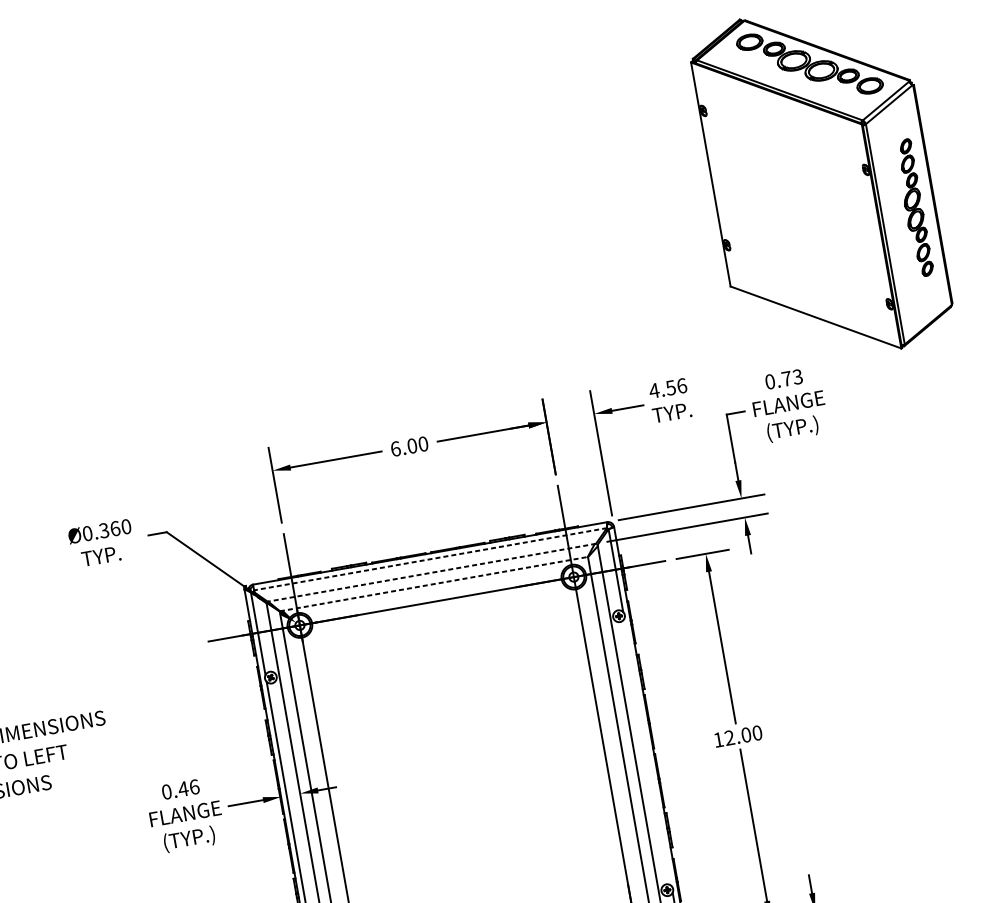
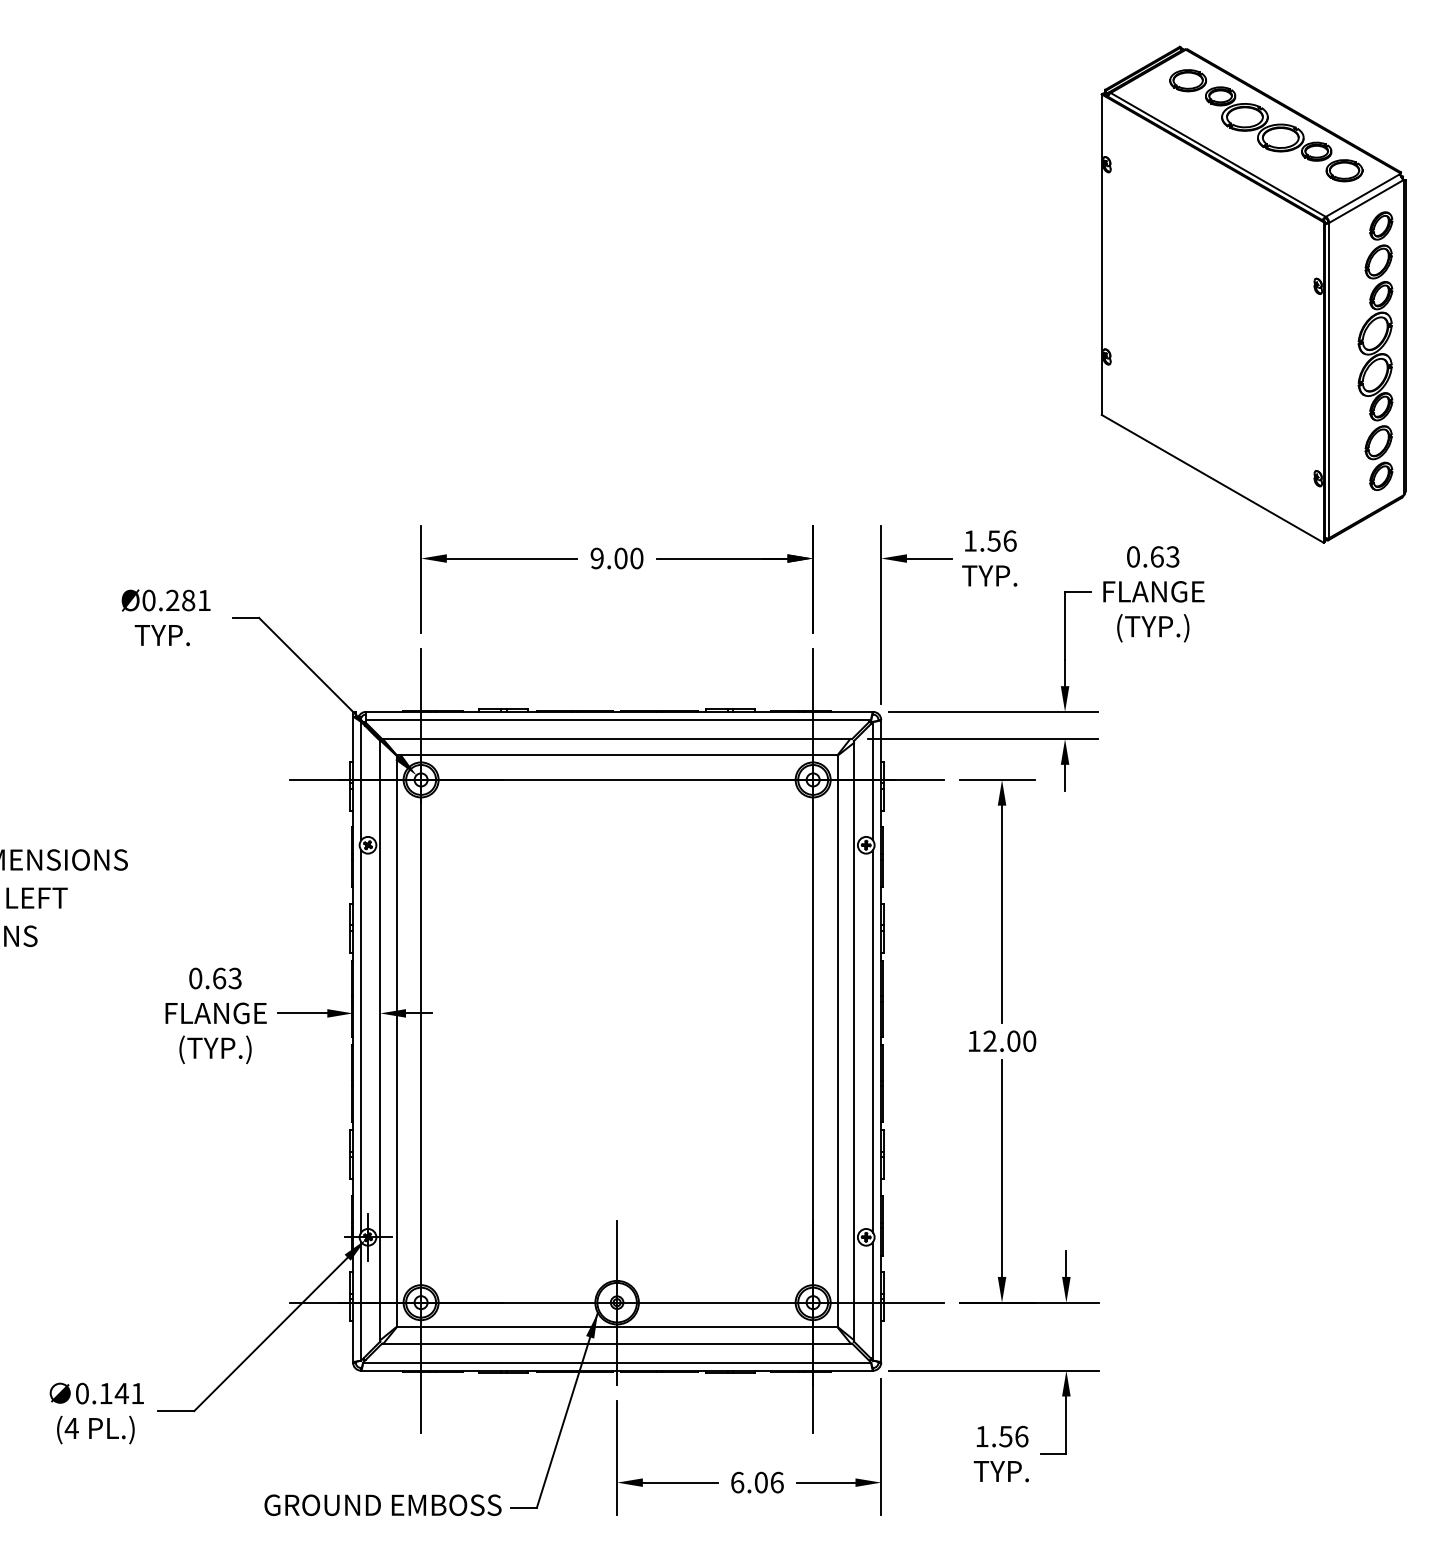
part: (913, 207) -> (1375, 350), size x1.43
text: (786, 378) -> (1156, 556), 0.73 -> 0.63
text: (654, 390) -> (970, 540), 4.56 -> 1.56
text: (395, 449) -> (596, 558), 6.00 -> 9.00
text: (115, 528) -> (188, 600), Ø0.360 -> Ø0.281
line: (430, 559) -> (618, 720), dashed -> solid
line: (432, 572) -> (617, 739), dashed -> solid
line: (434, 584) -> (617, 755), dashed -> solid
line: (648, 752) -> (873, 1041), added
text: (188, 788) -> (226, 978), 0.46 -> 0.63

